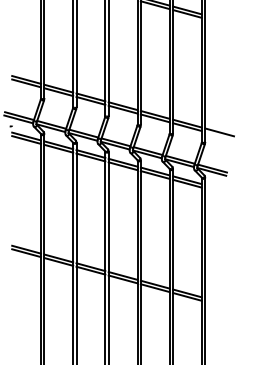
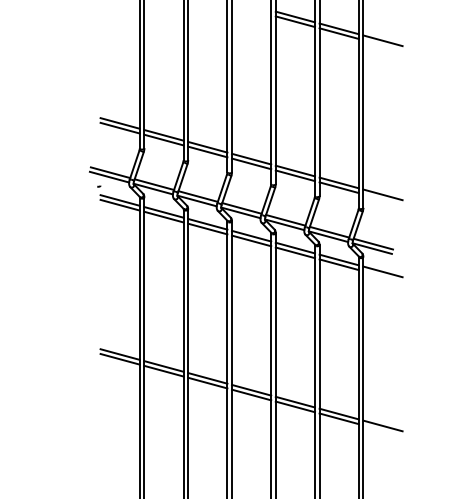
line: (219, 19) -> (382, 40), added
line: (219, 188) -> (382, 271), added
line: (219, 301) -> (382, 425), added

